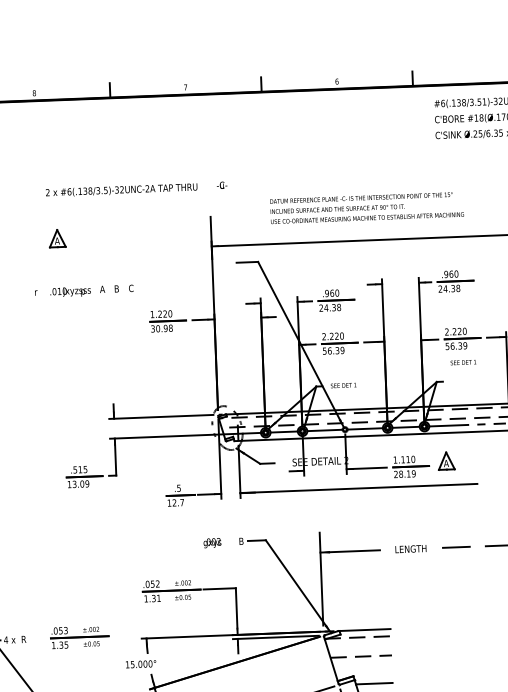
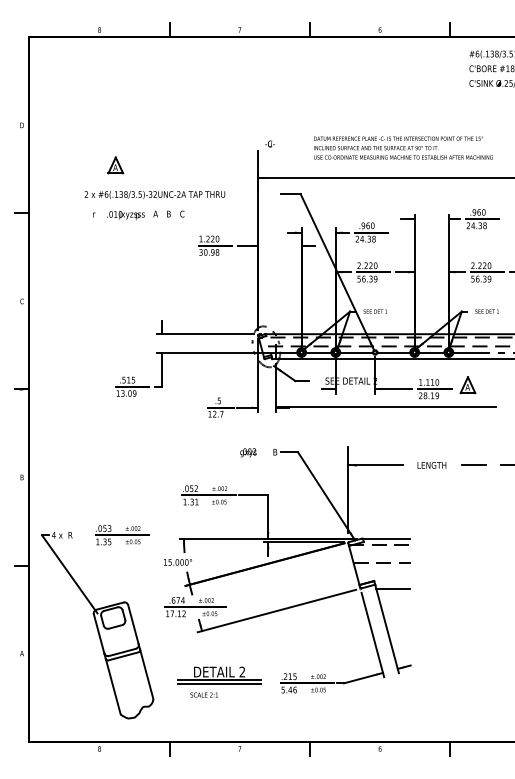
text: (221, 184) -> (269, 143), moved
text: (121, 189) -> (154, 194), moved
text: (462, 362) -> (486, 311), moved

